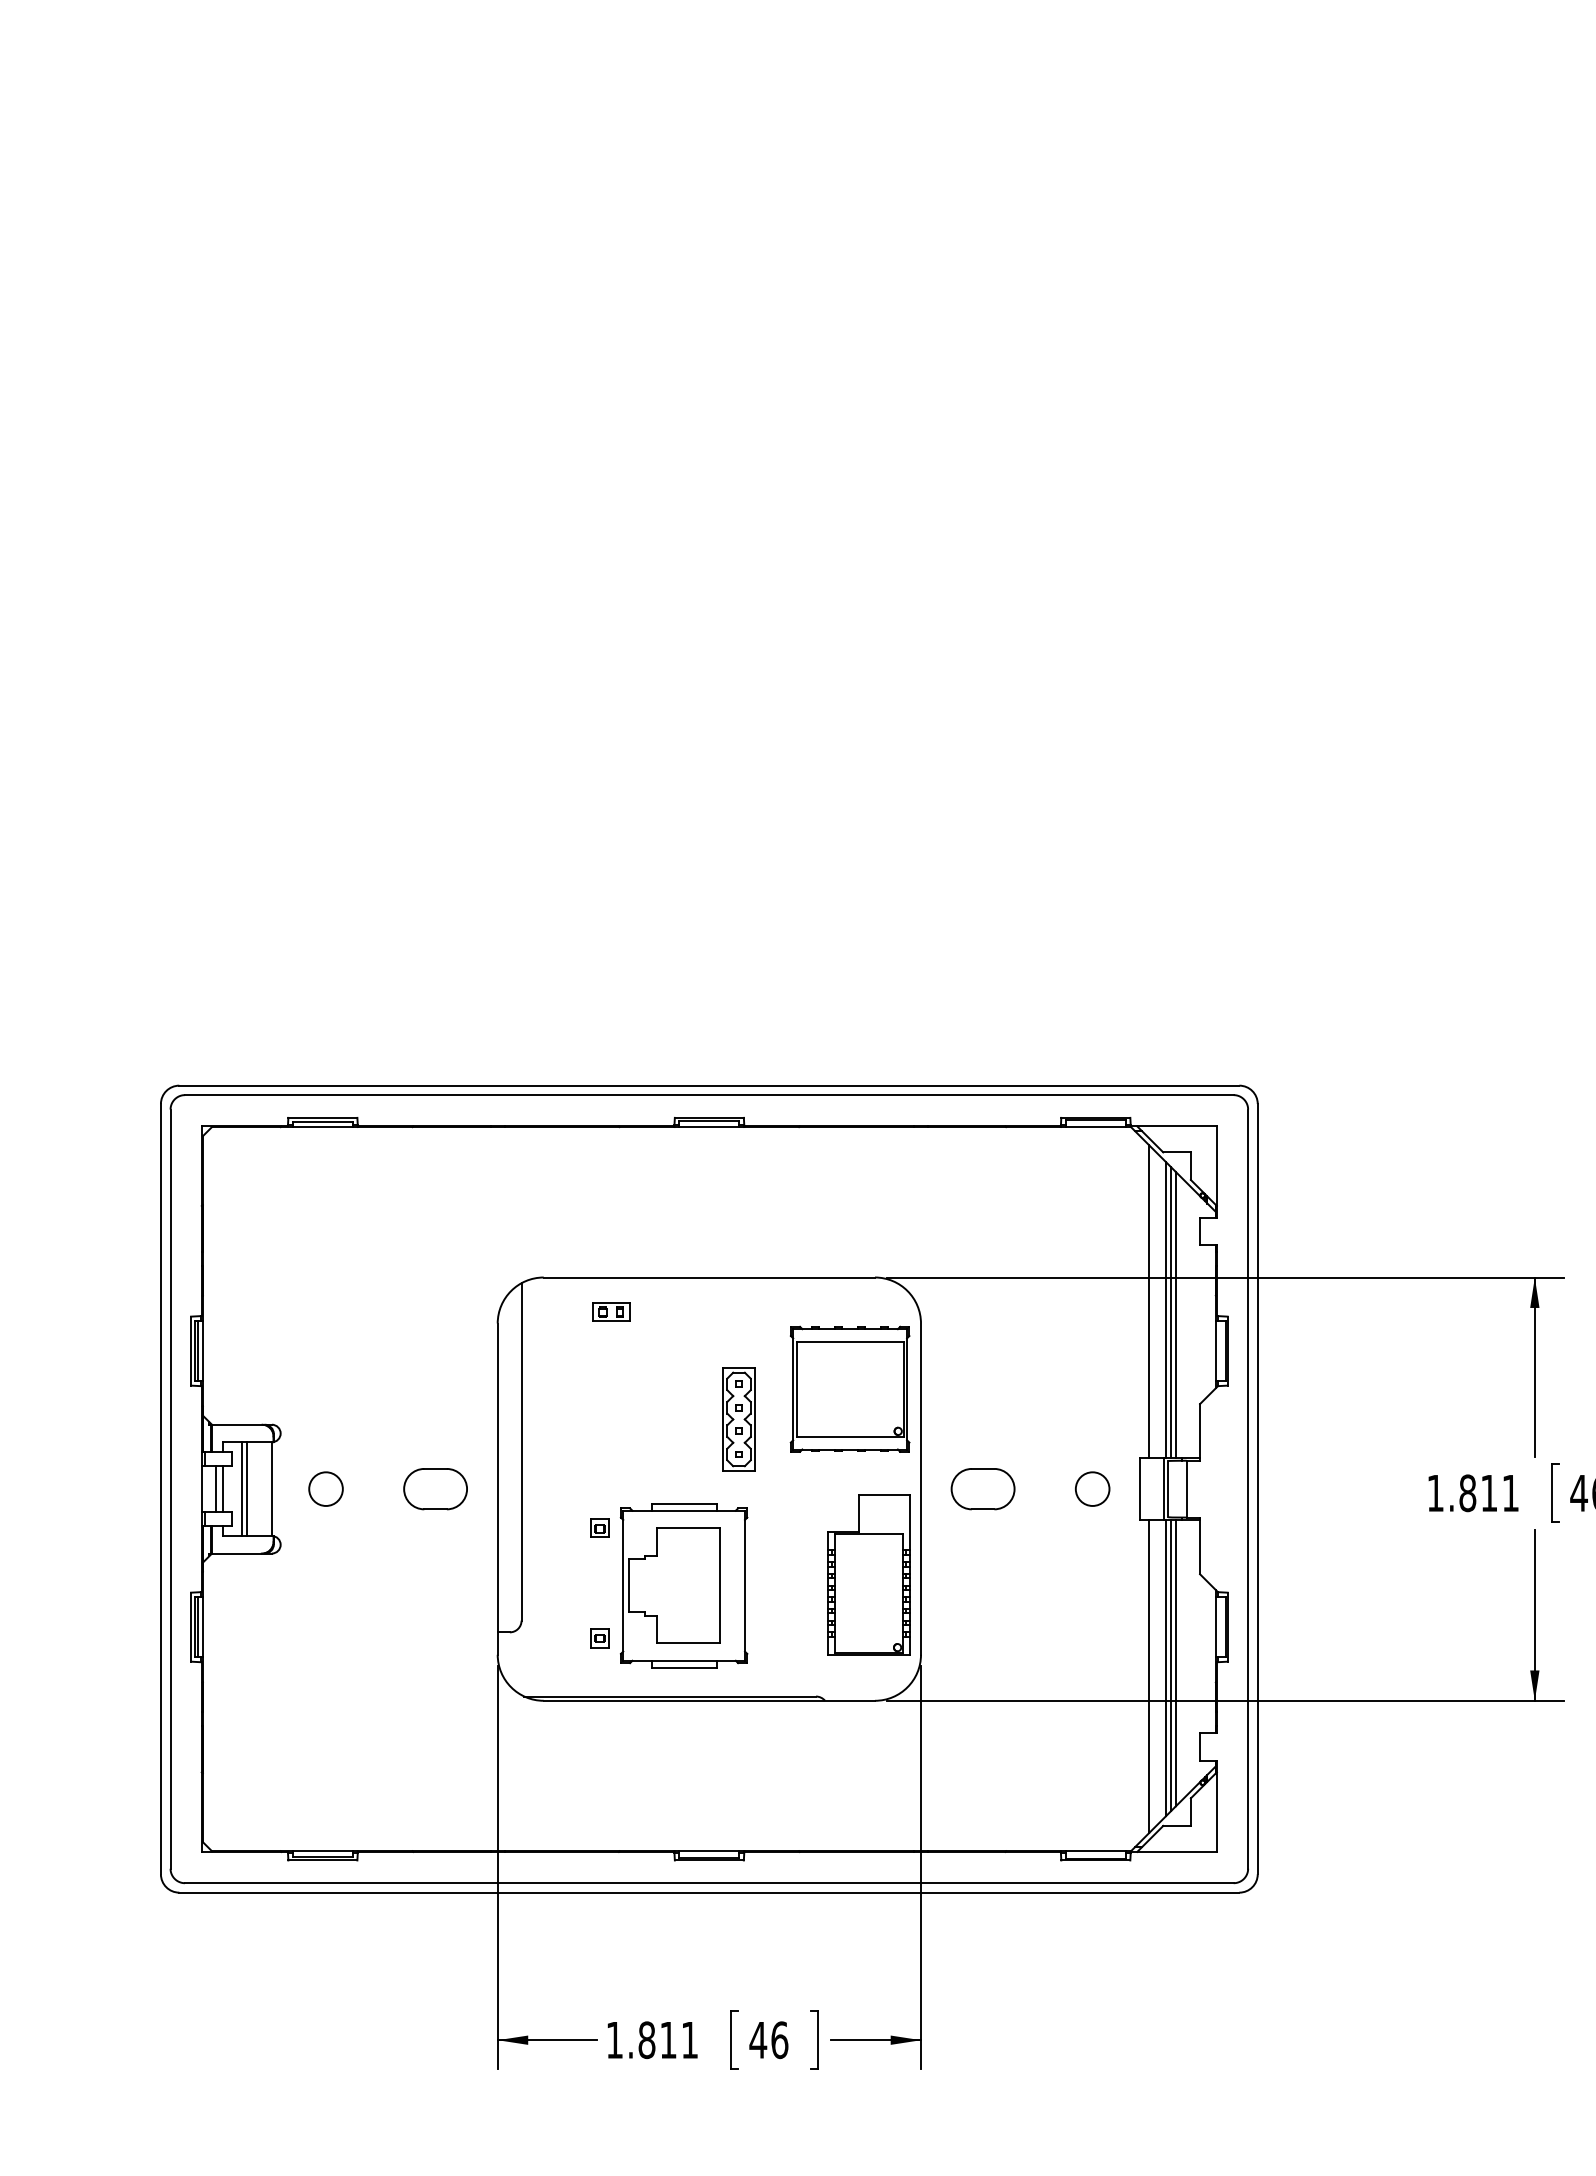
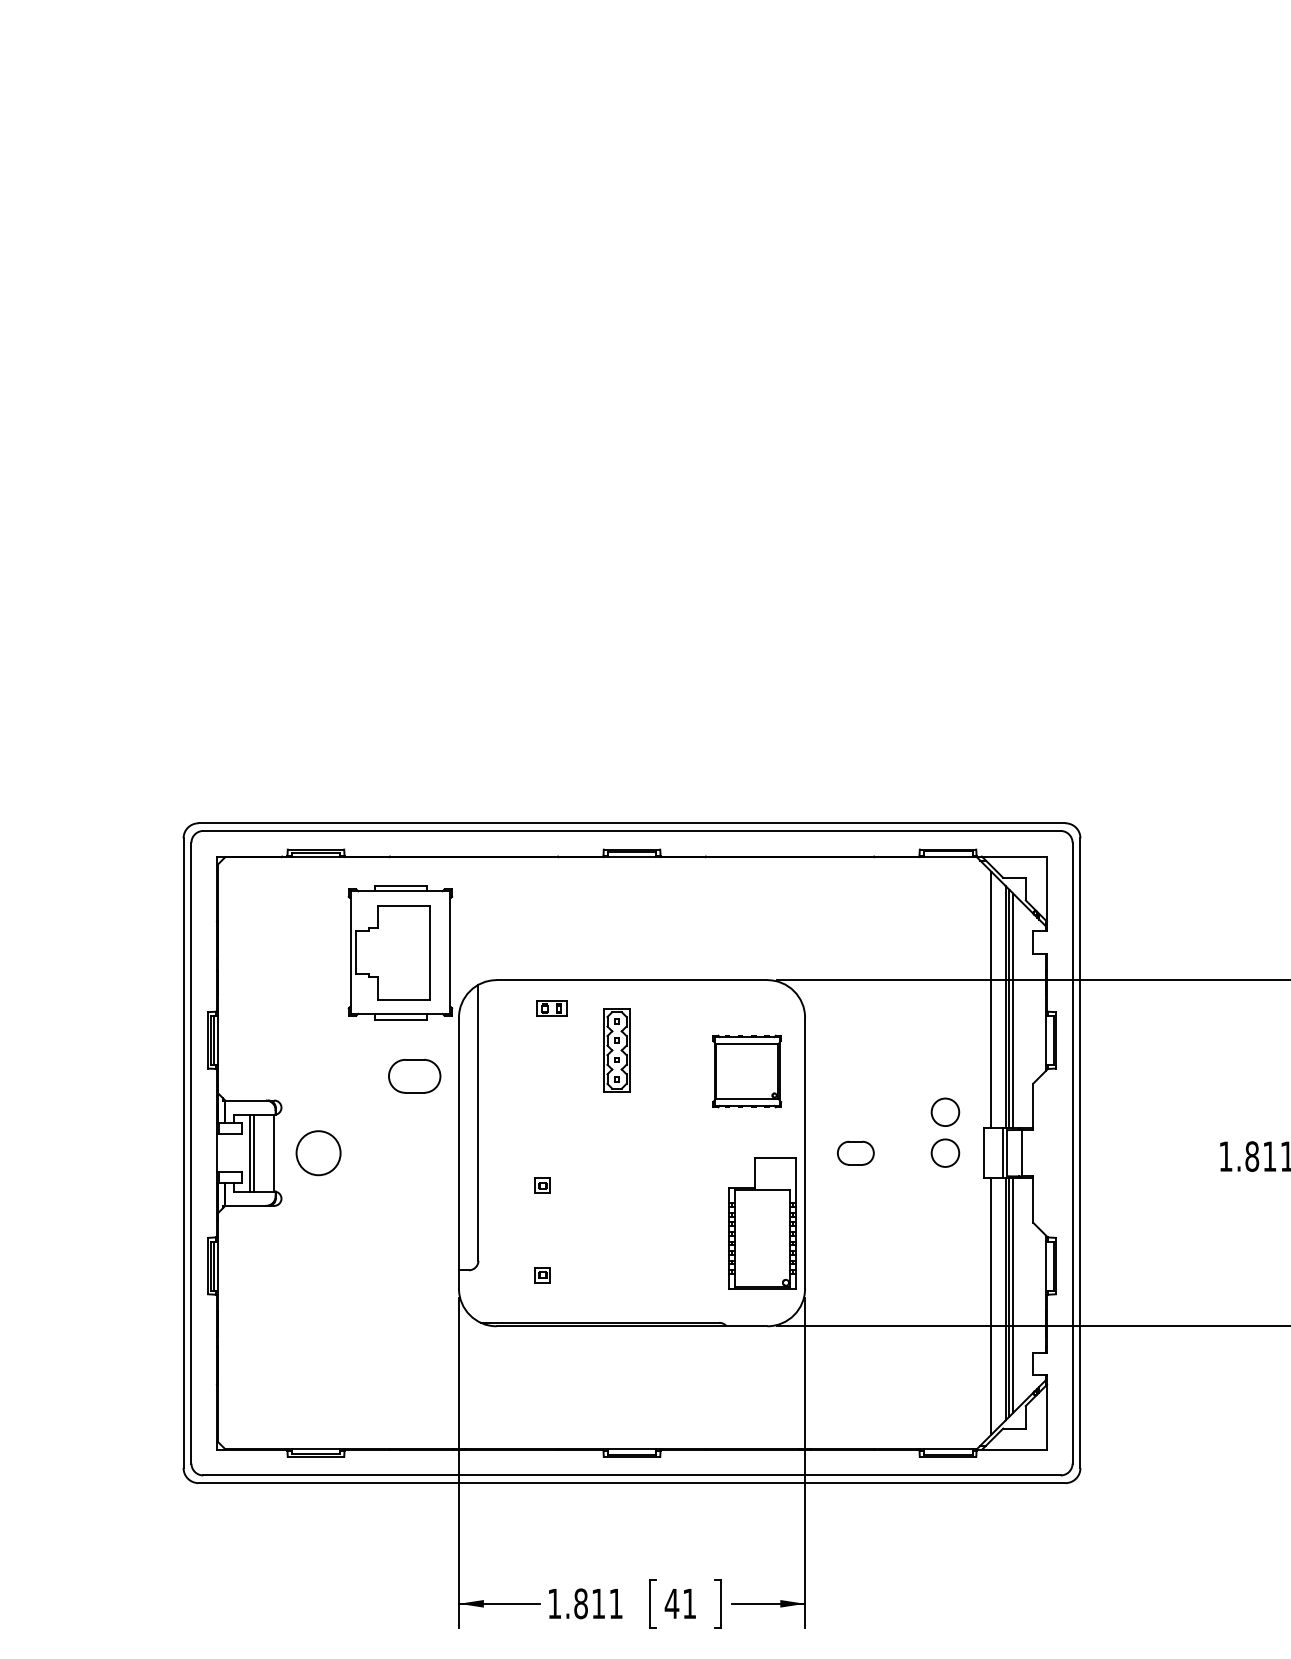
part: (849, 1388) -> (746, 1070), size x0.7
part: (738, 1419) -> (616, 1050), moved
circle: (1092, 1438) -> (945, 1111), added
circle: (325, 1488) -> (318, 1152), size x1.6
line: (216, 1489) -> (229, 1153), removed
line: (222, 1489) -> (233, 1153), removed
part: (435, 1489) -> (414, 1076), moved
part: (982, 1489) -> (855, 1153), size x0.7
part: (683, 1585) -> (399, 952), moved
text: (779, 2040) -> (689, 1604), 46 -> 41

